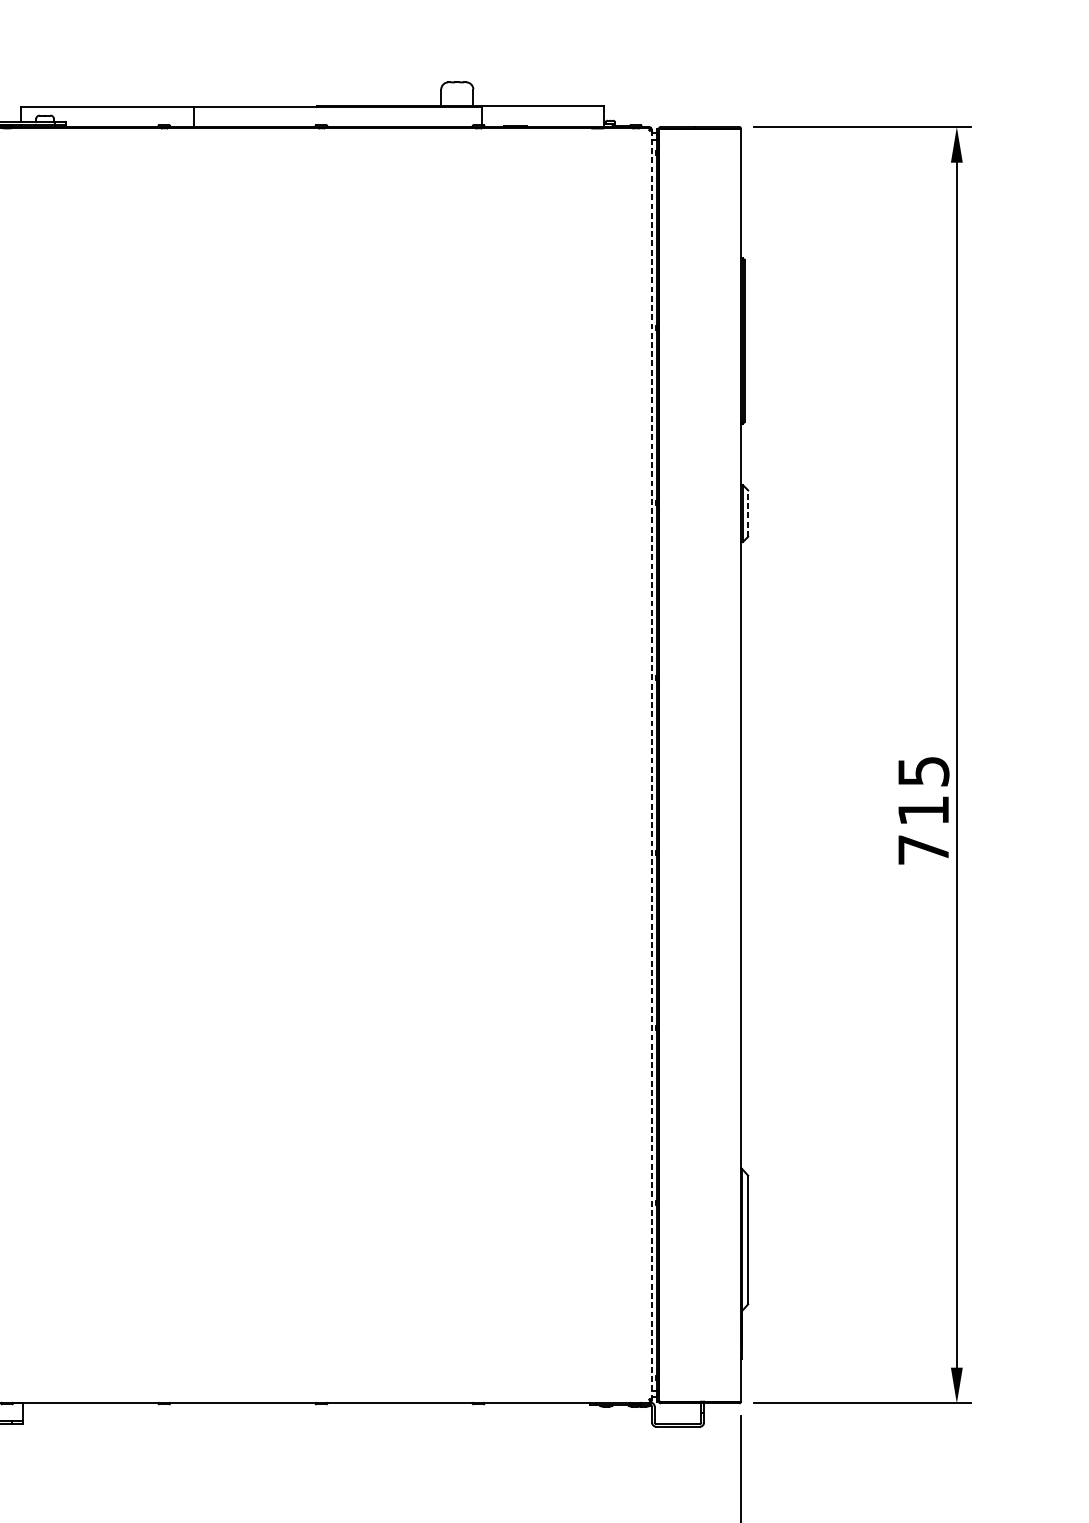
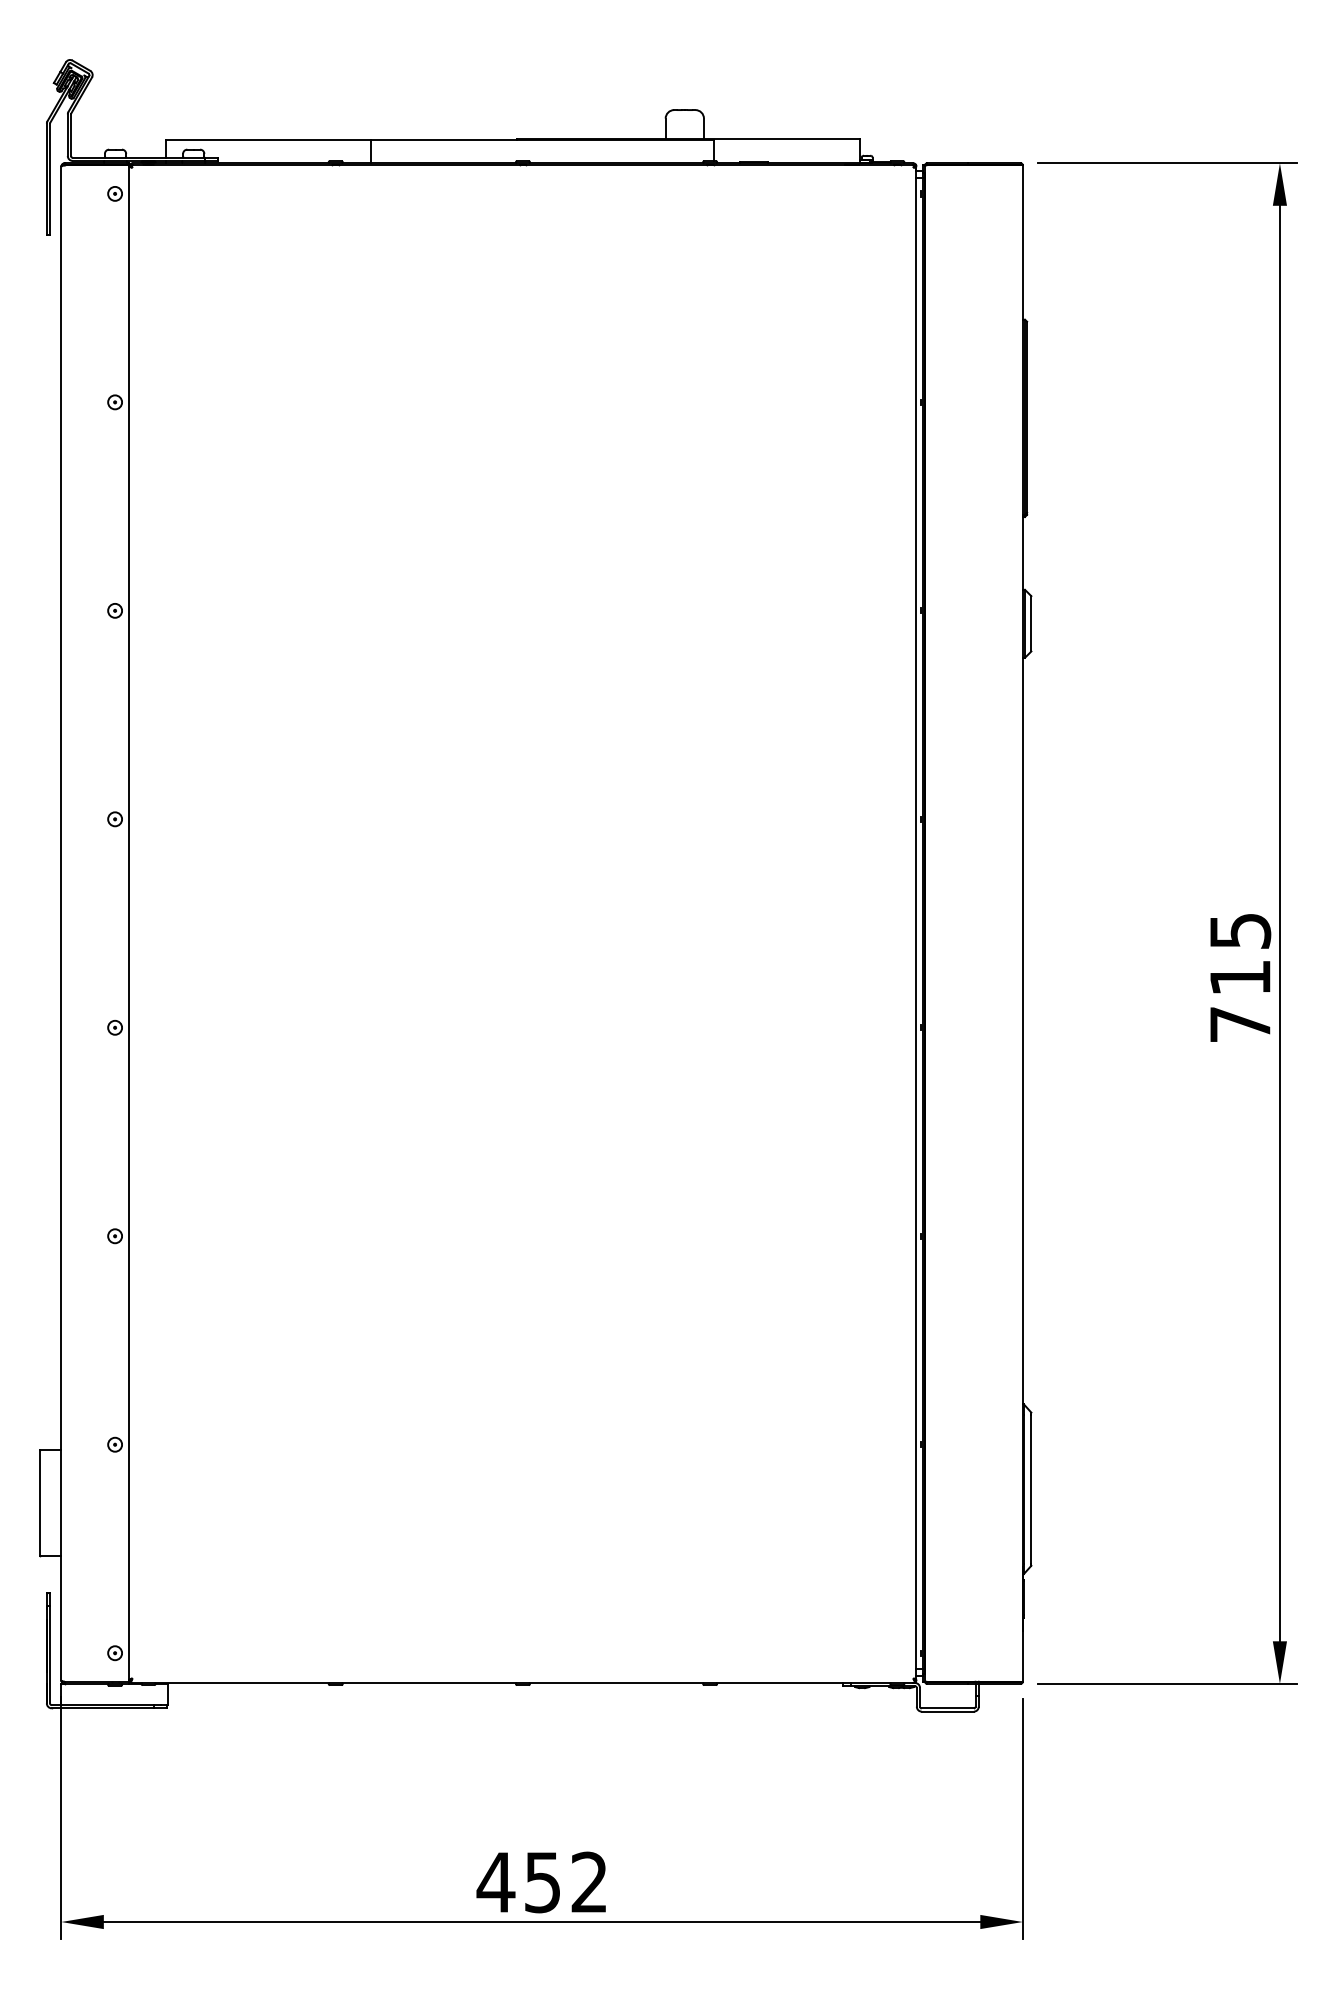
line: (748, 513) -> (1031, 623), dashed -> solid
line: (651, 765) -> (916, 923), dashed -> solid

